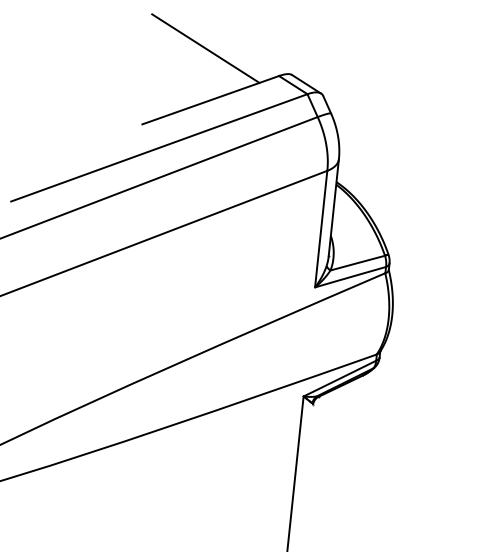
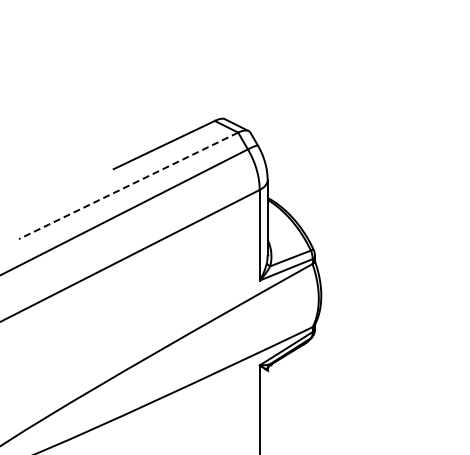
line: (206, 48) -> (156, 105), removed
line: (159, 147) -> (128, 185), solid -> dashed

